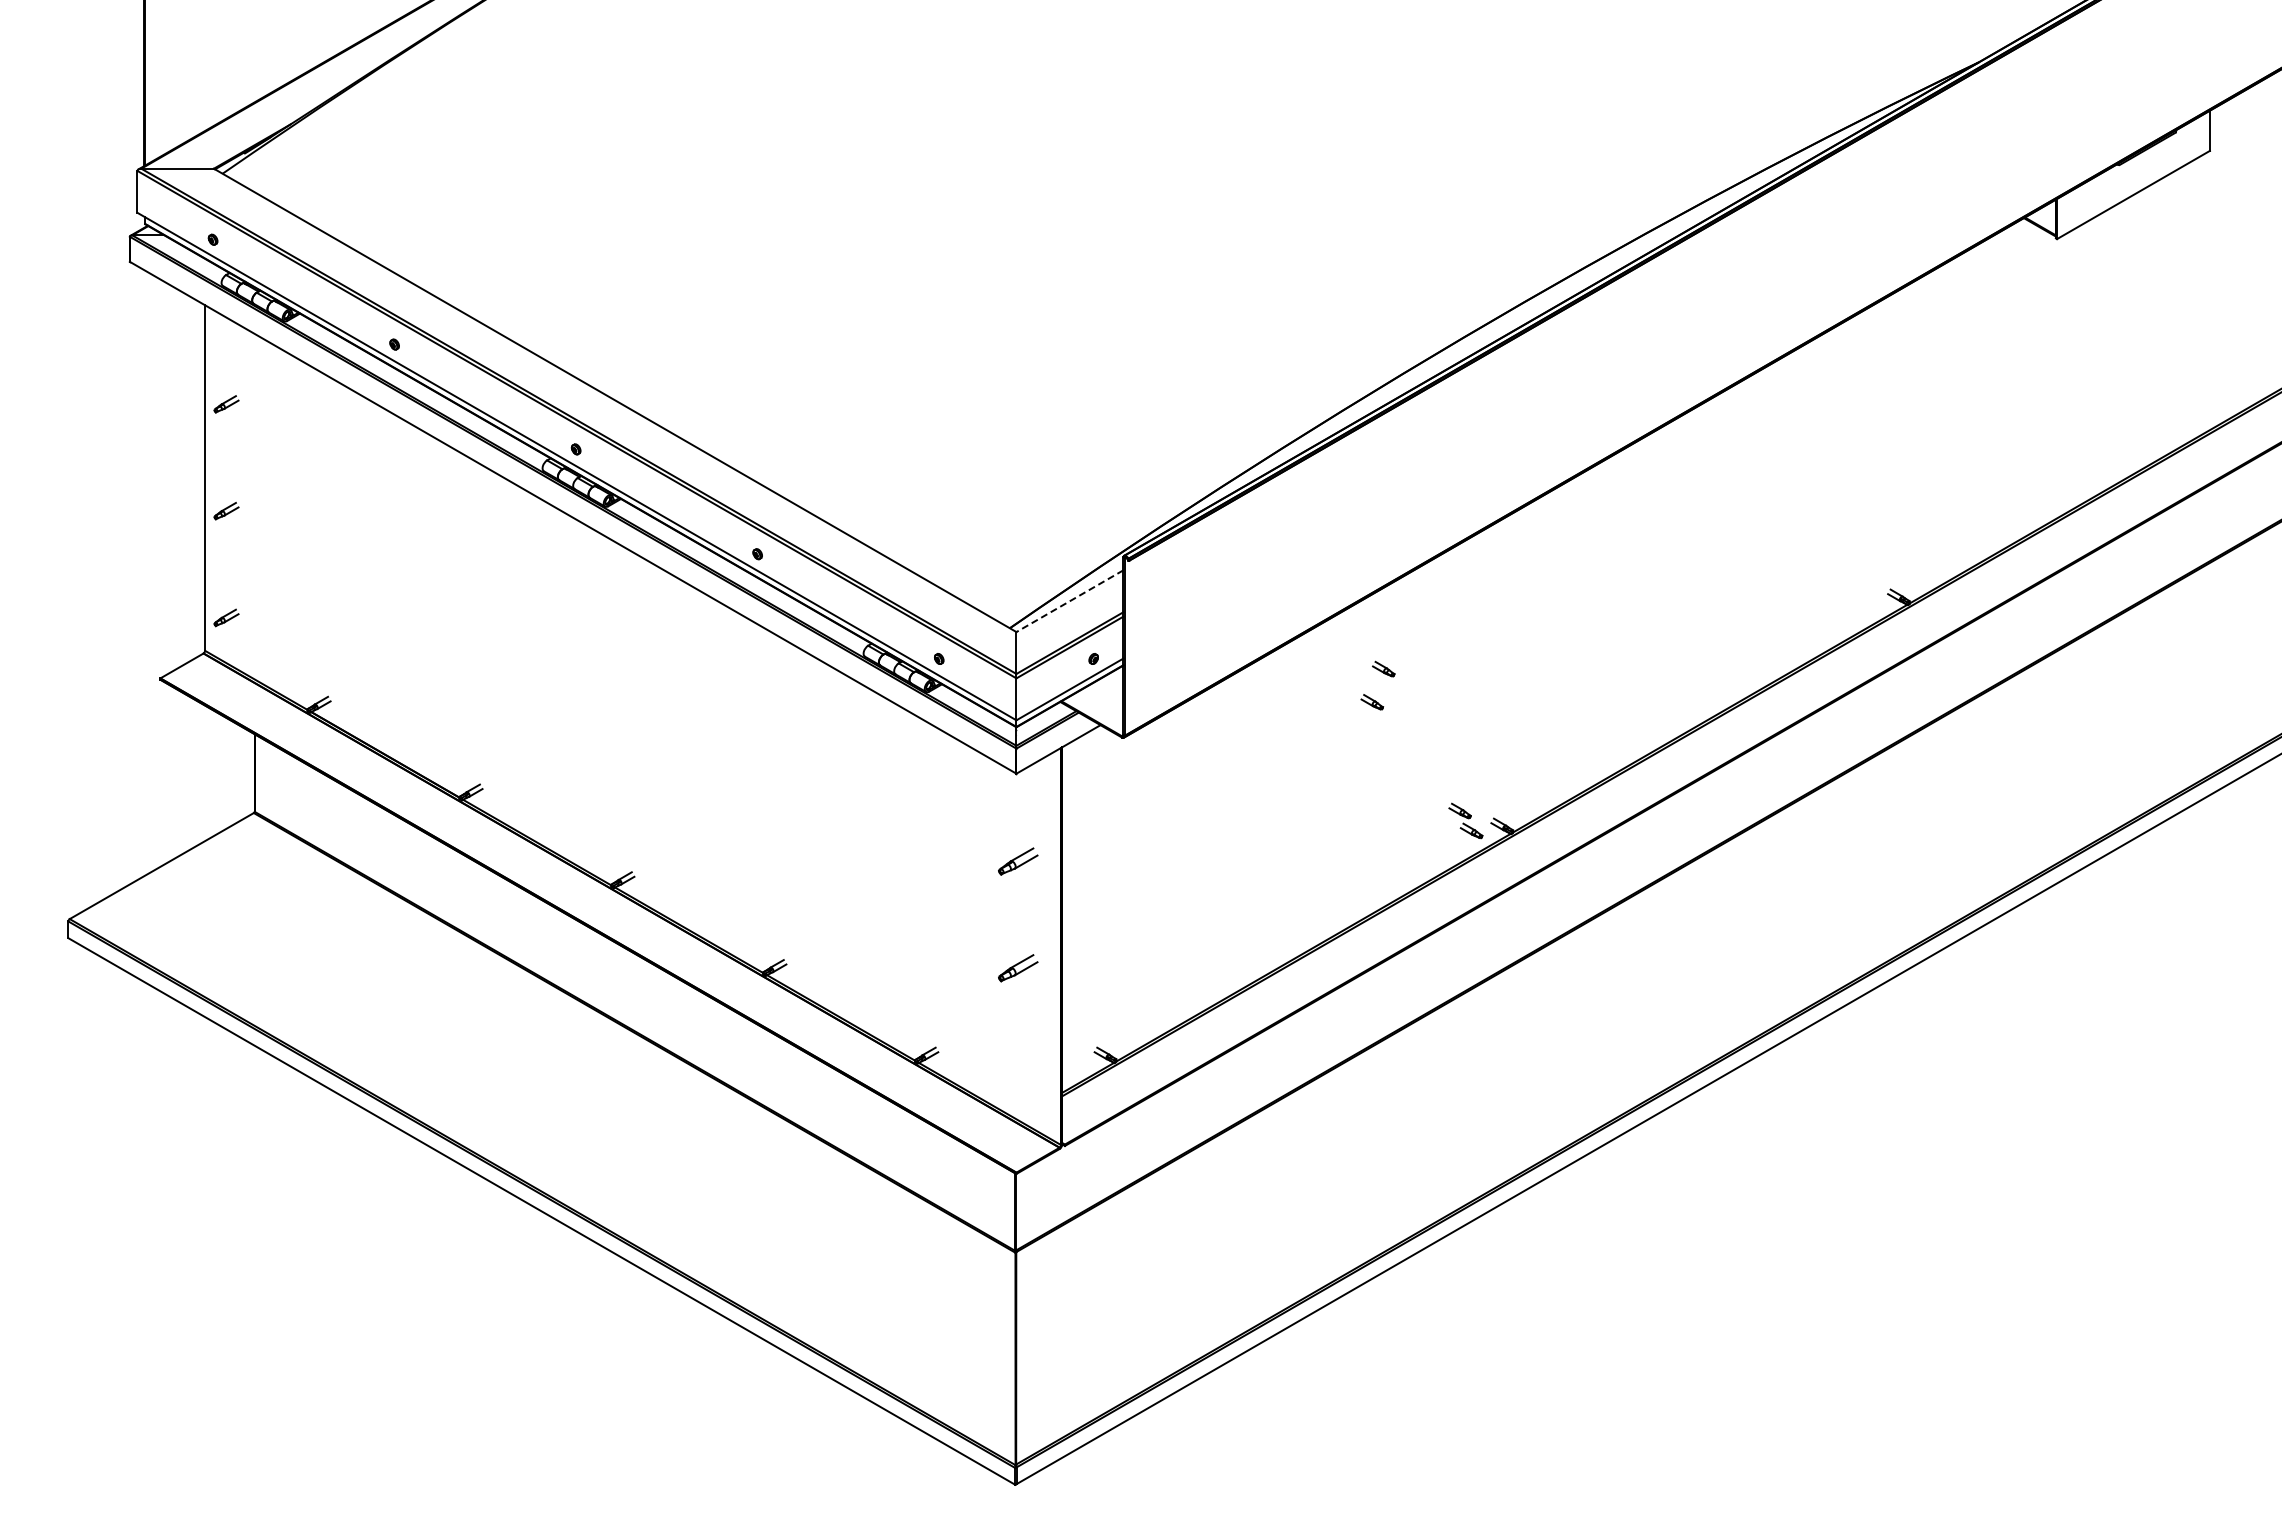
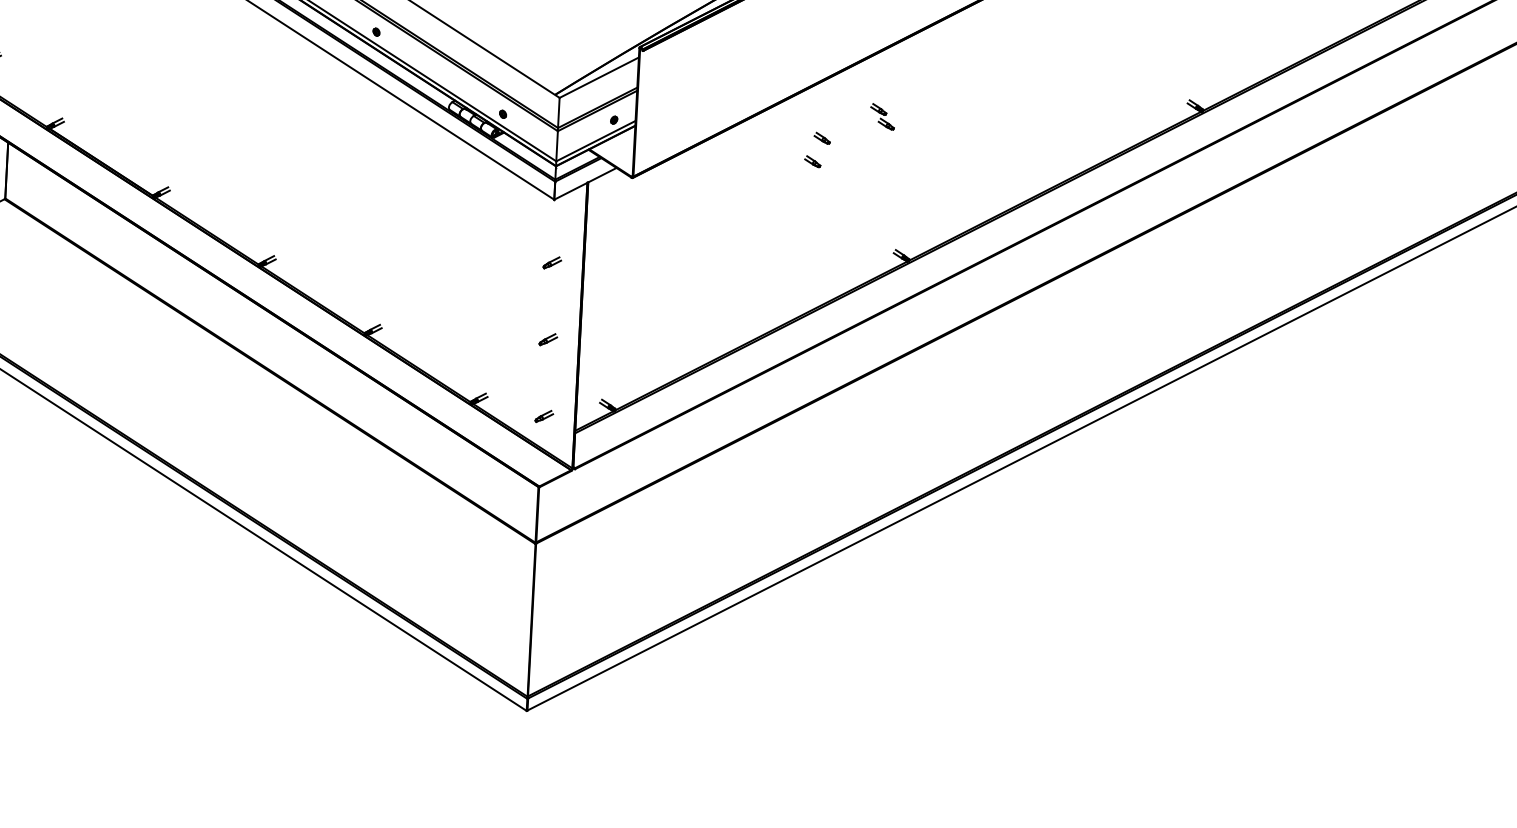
line: (1069, 601) -> (598, 77), dashed -> solid
part: (1465, 820) -> (882, 116), moved
part: (1018, 861) -> (552, 262), size x0.62
part: (1018, 968) -> (548, 339), size x0.62
part: (1018, 1075) -> (544, 416), added

